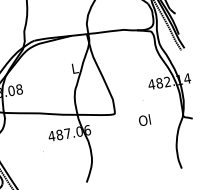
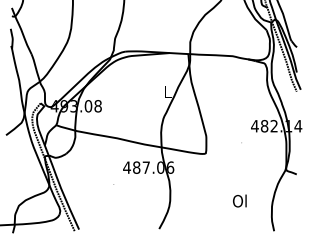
text: (144, 119) -> (239, 200), moved

